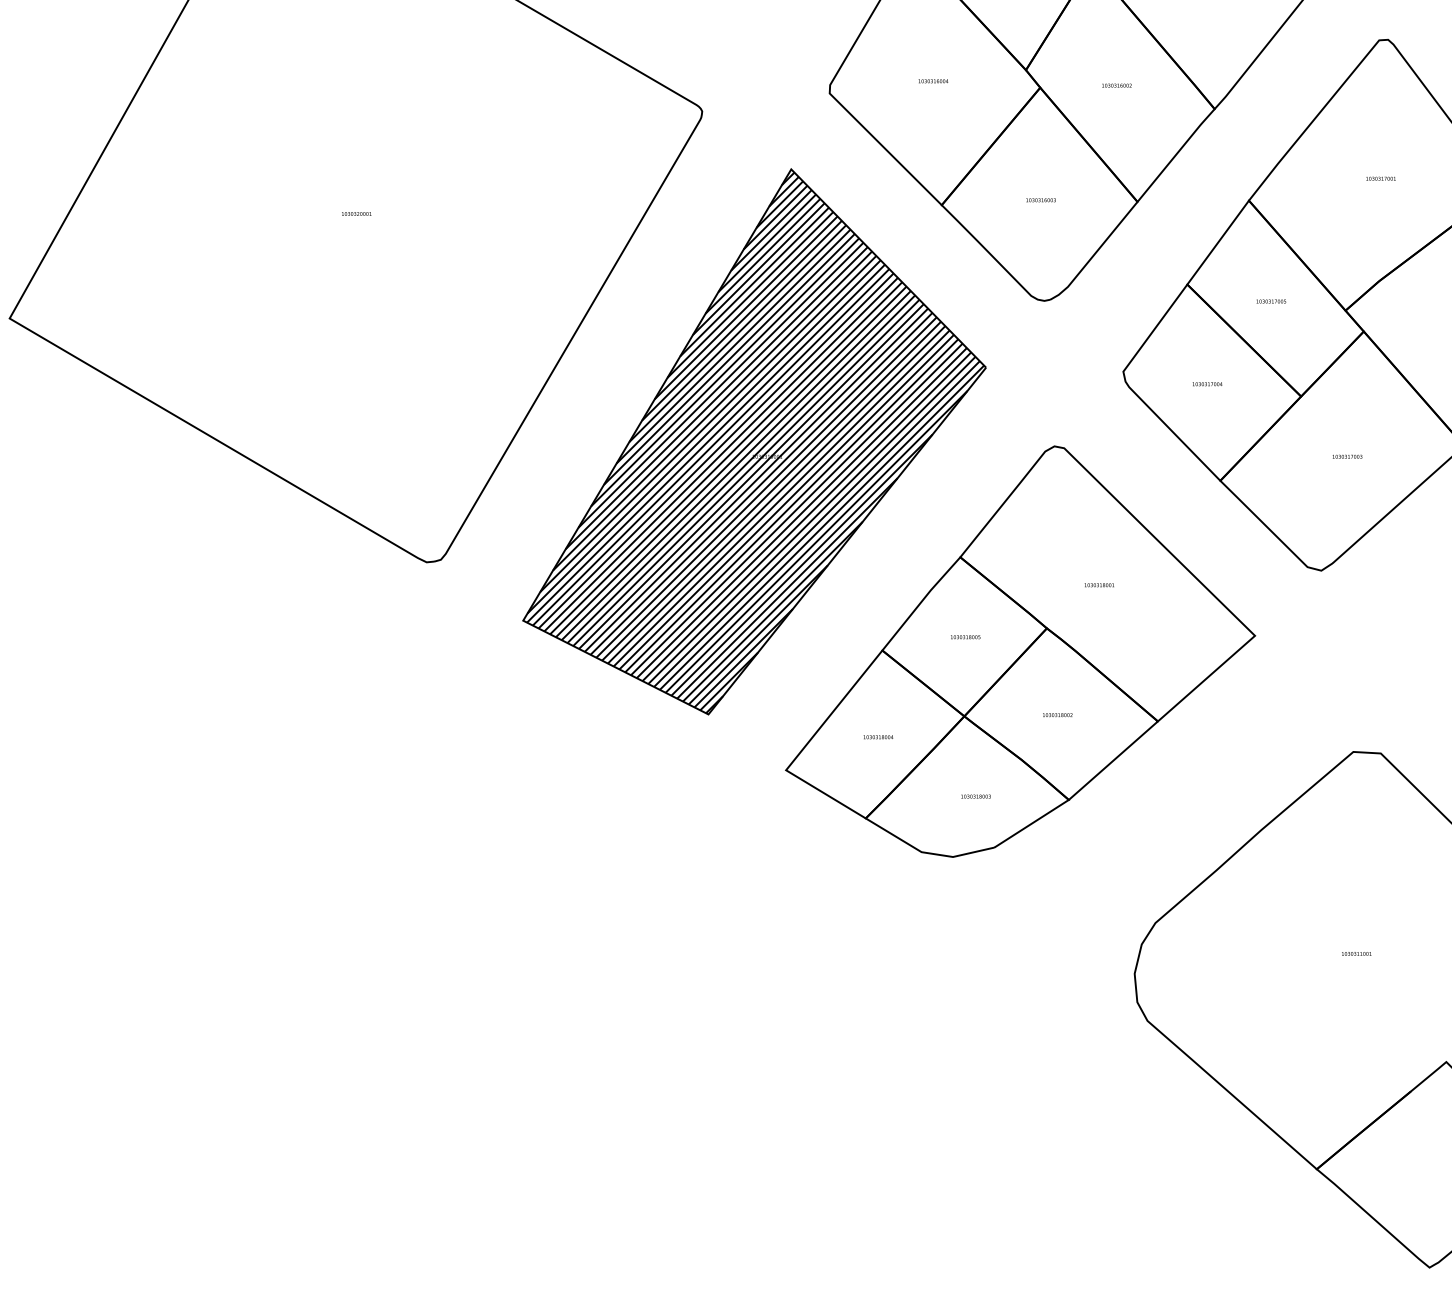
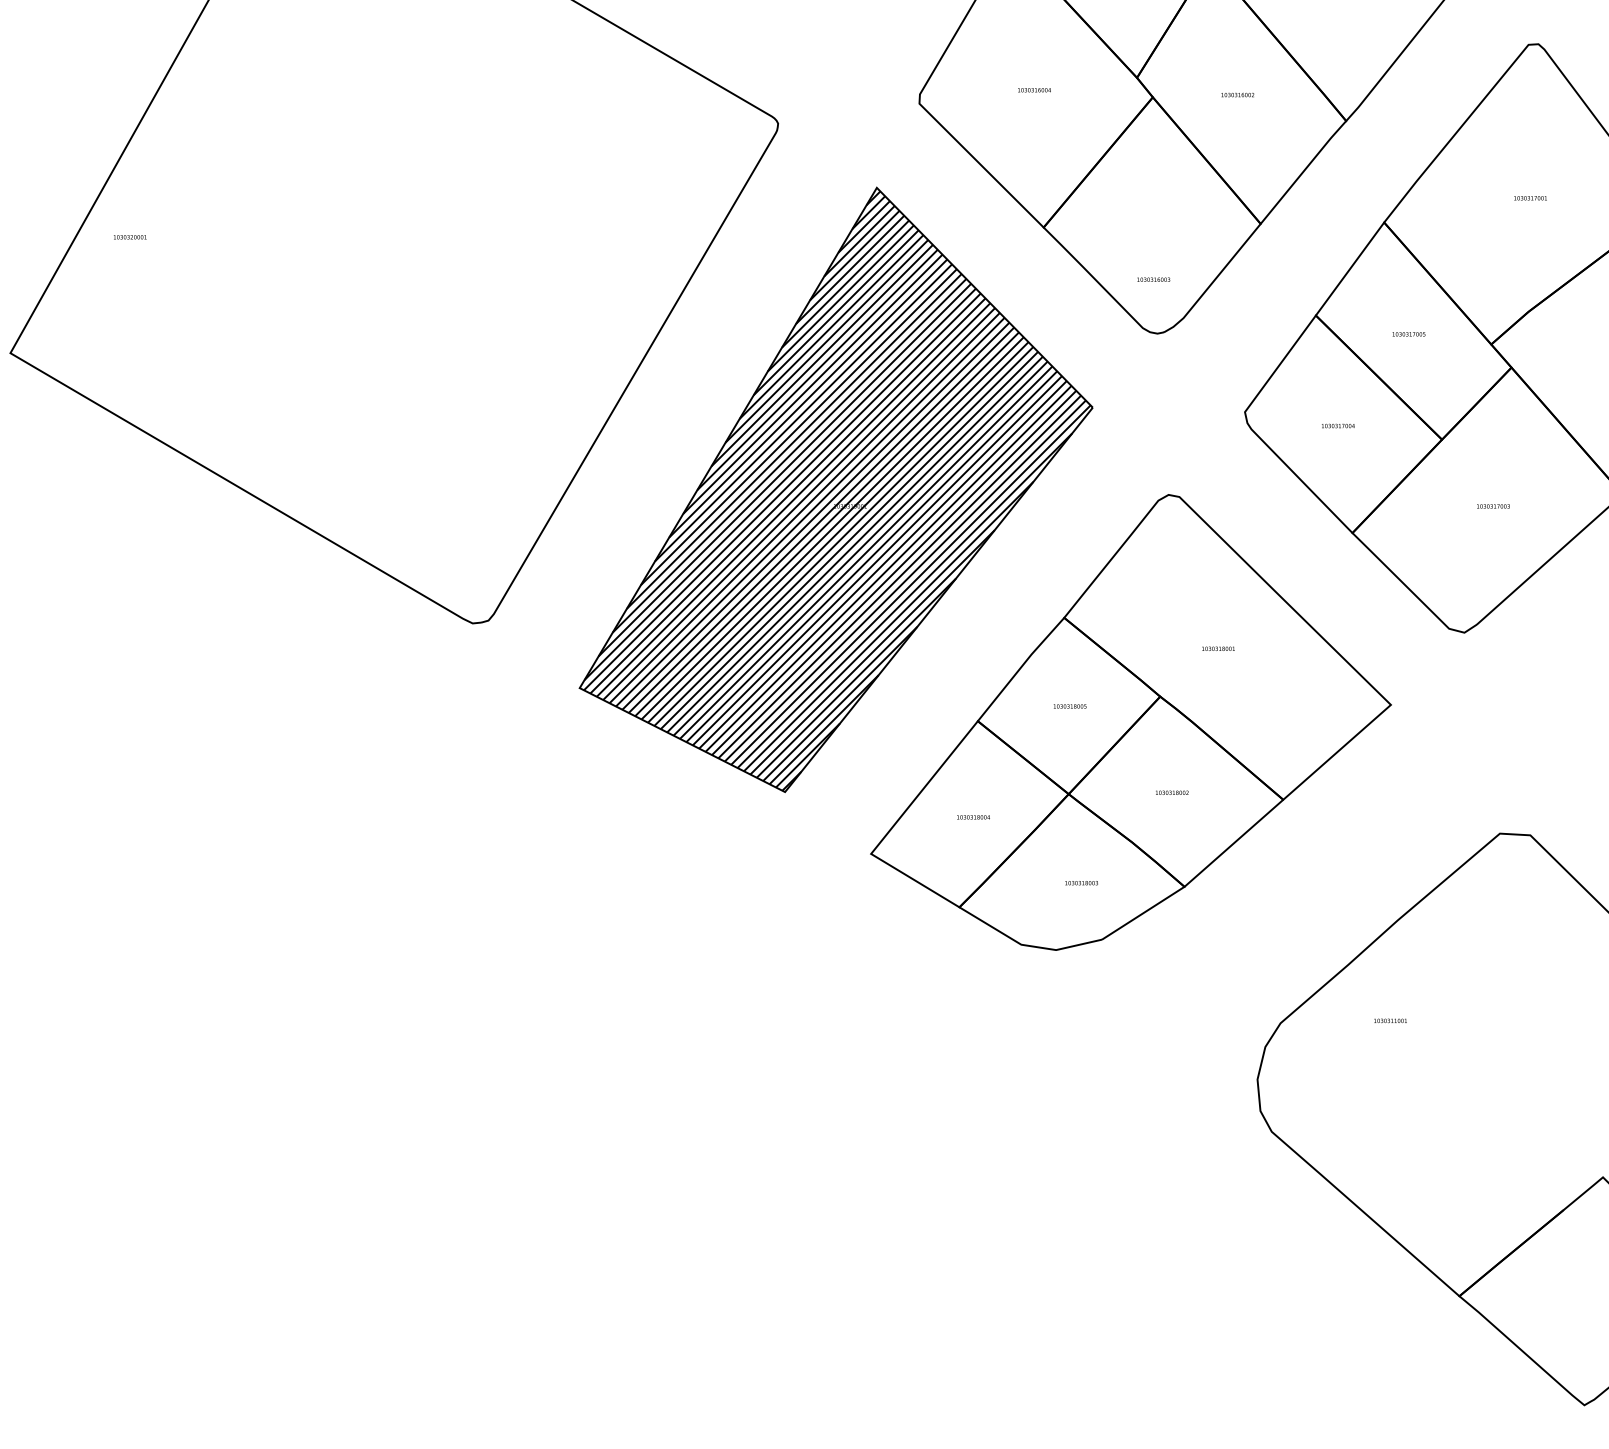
text: (1040, 200) -> (1153, 279), moved
text: (356, 213) -> (129, 236), moved
text: (1356, 953) -> (1390, 1020), moved

